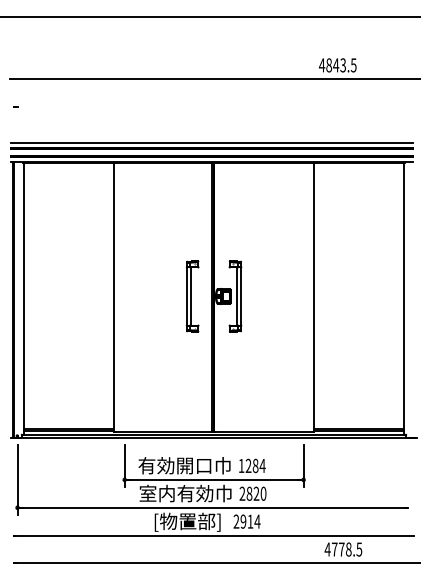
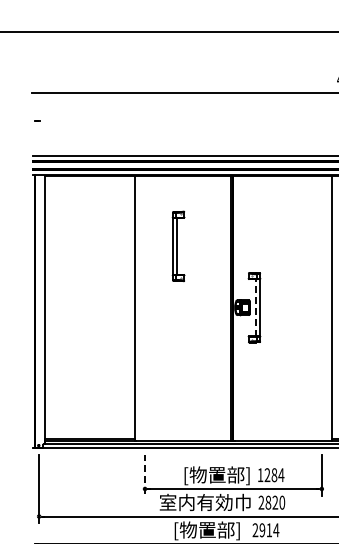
part: (192, 296) -> (178, 246), moved
line: (236, 296) -> (255, 307), solid -> dashed
line: (124, 465) -> (144, 474), solid -> dashed
text: (184, 466) -> (204, 475), 有効開口巾 -> [物置部]

